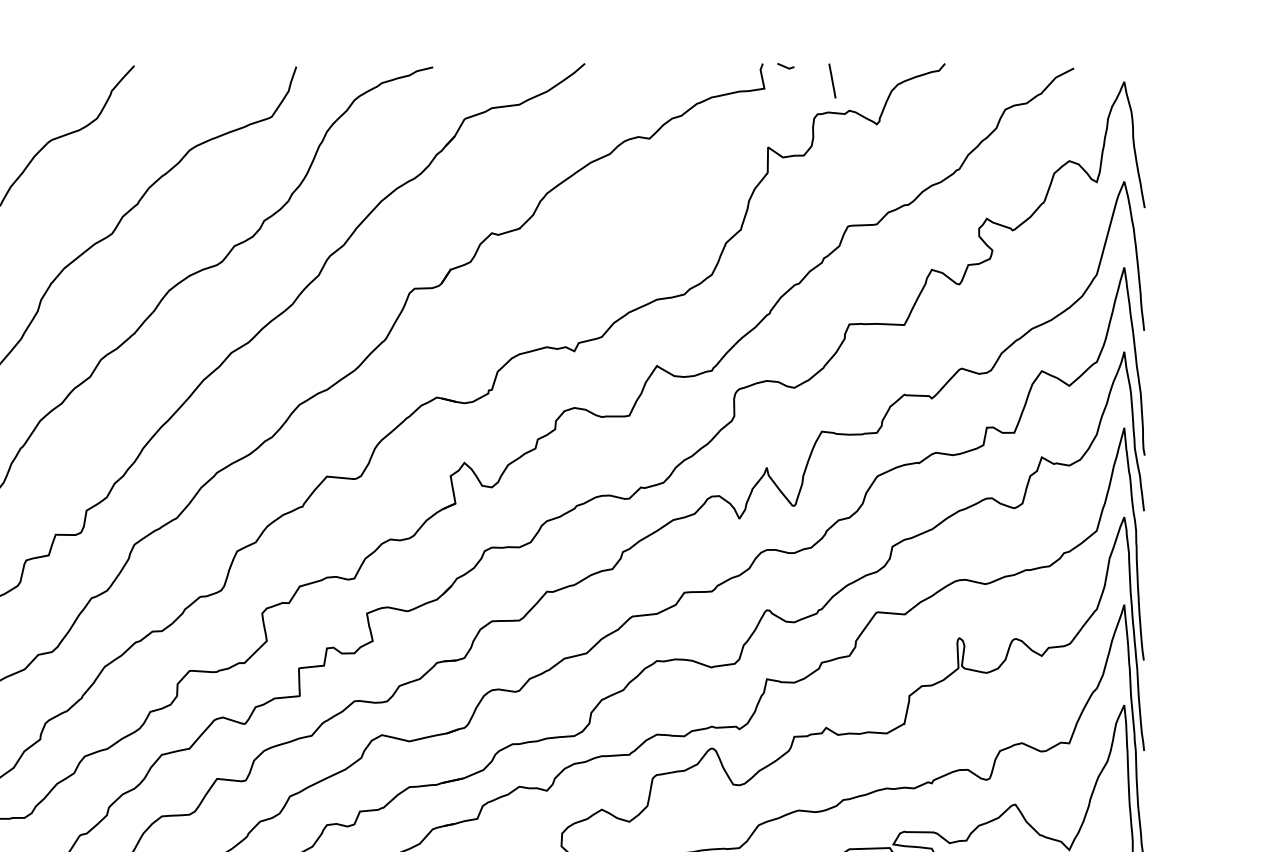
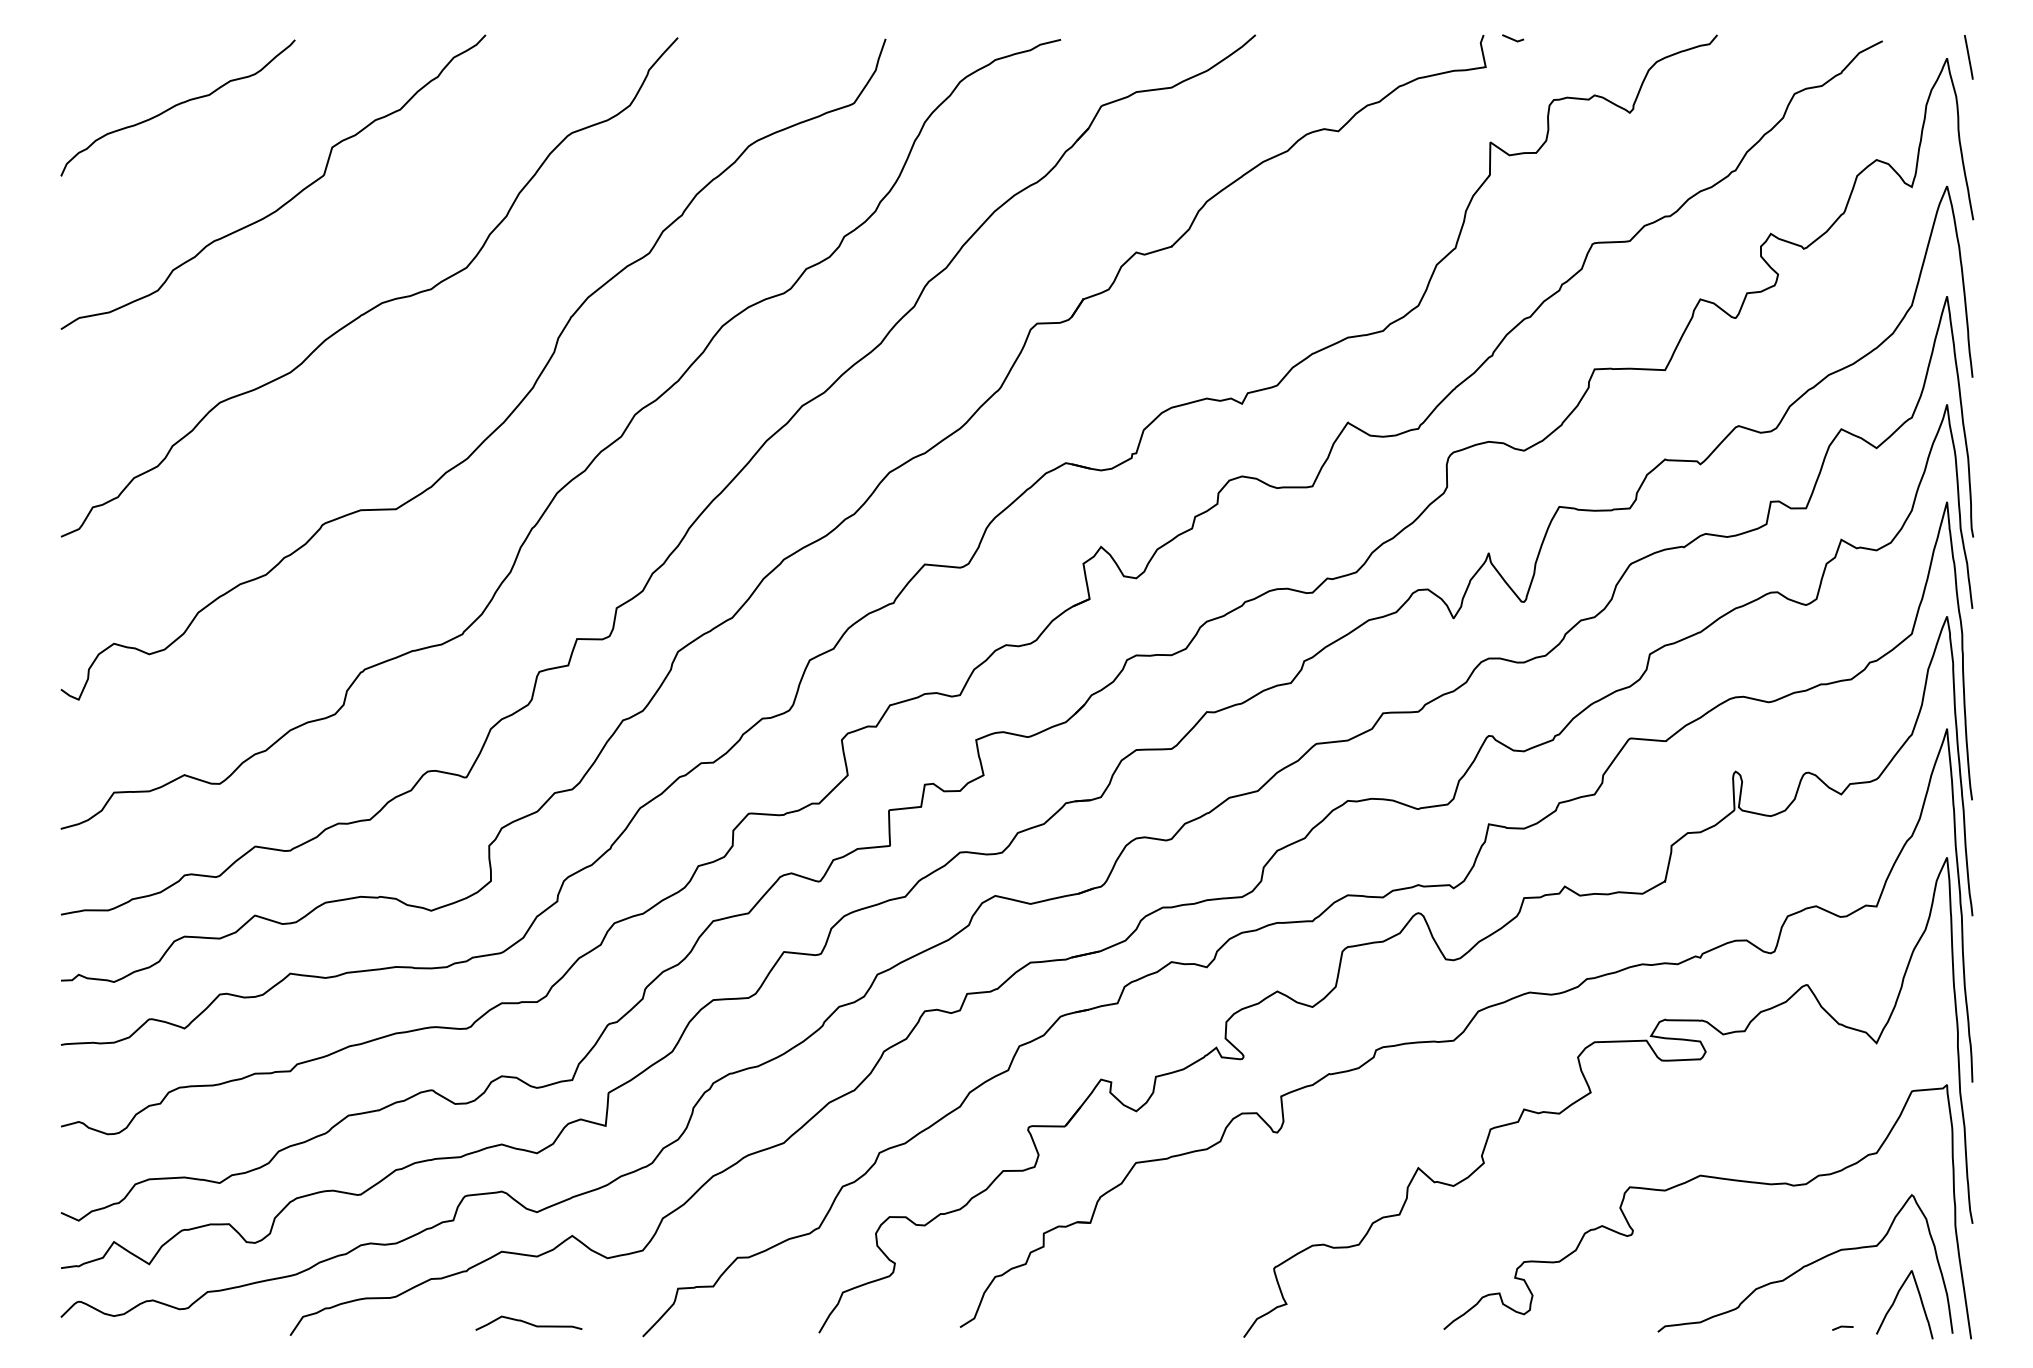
line: (832, 81) -> (1968, 57), moved

